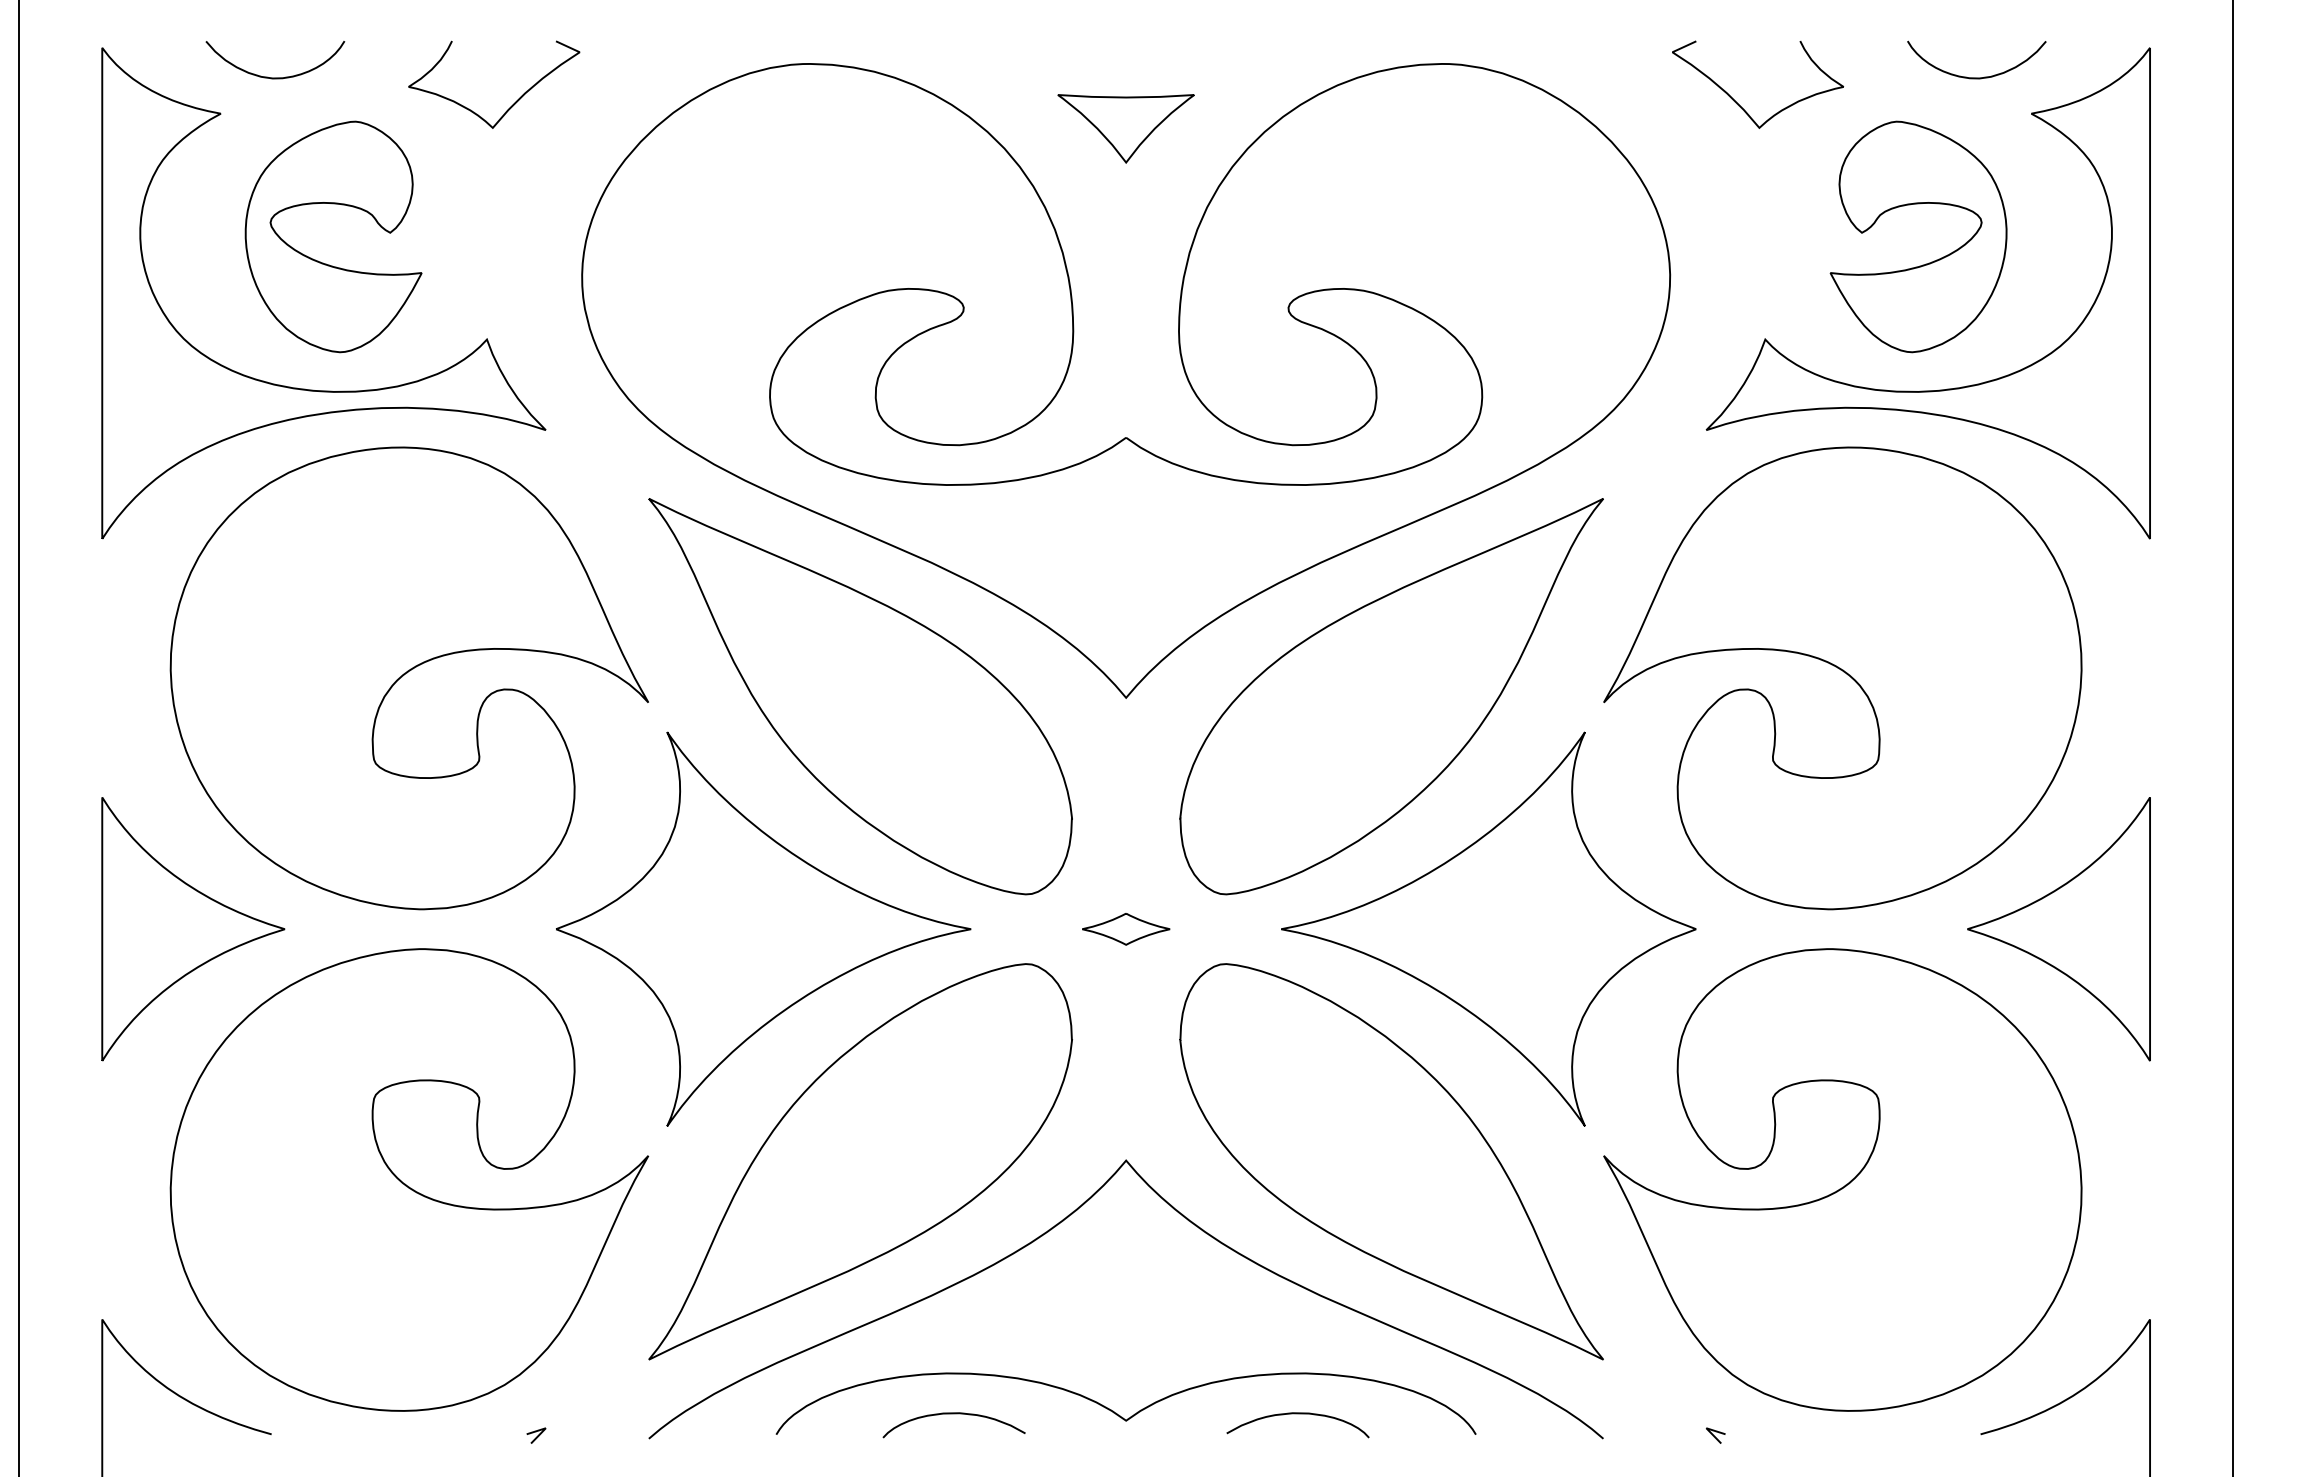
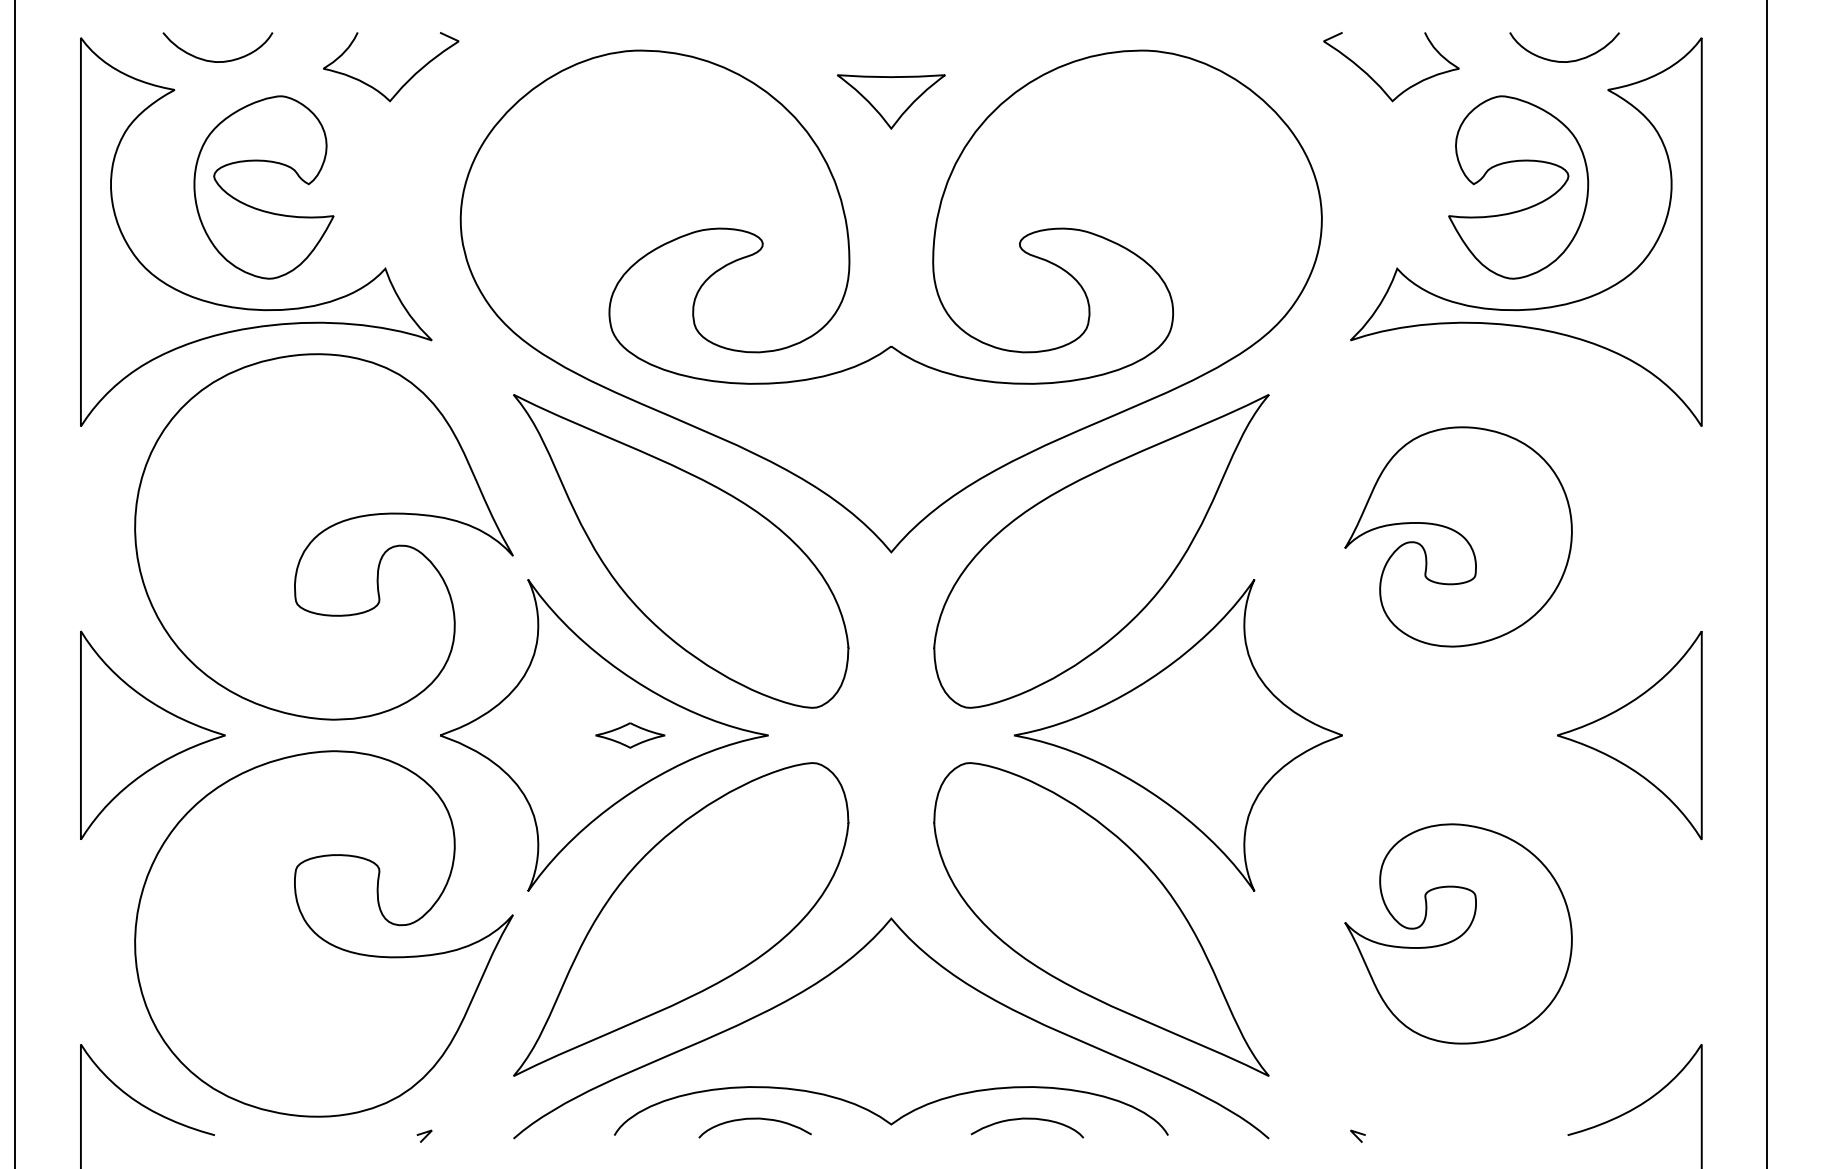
part: (1842, 677) -> (1458, 536), size x0.6
part: (1126, 929) -> (630, 735), moved
part: (1842, 1179) -> (1458, 933), size x0.6

